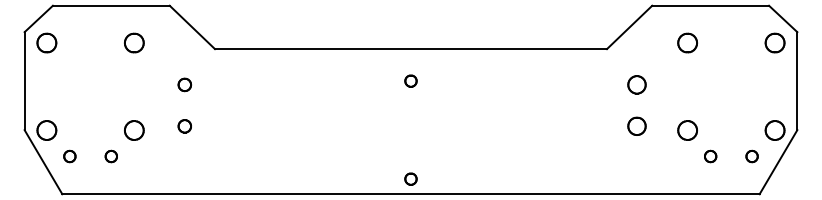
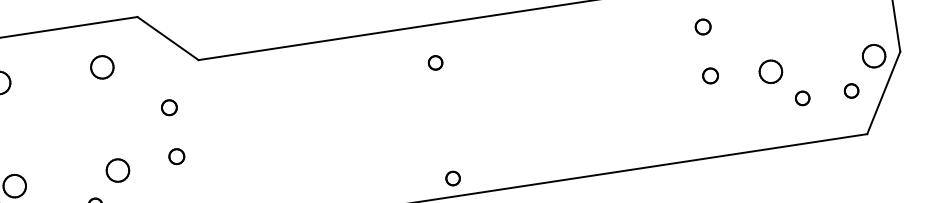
part: (637, 84) -> (703, 26), size x0.71
part: (637, 126) -> (711, 76), size x0.71

